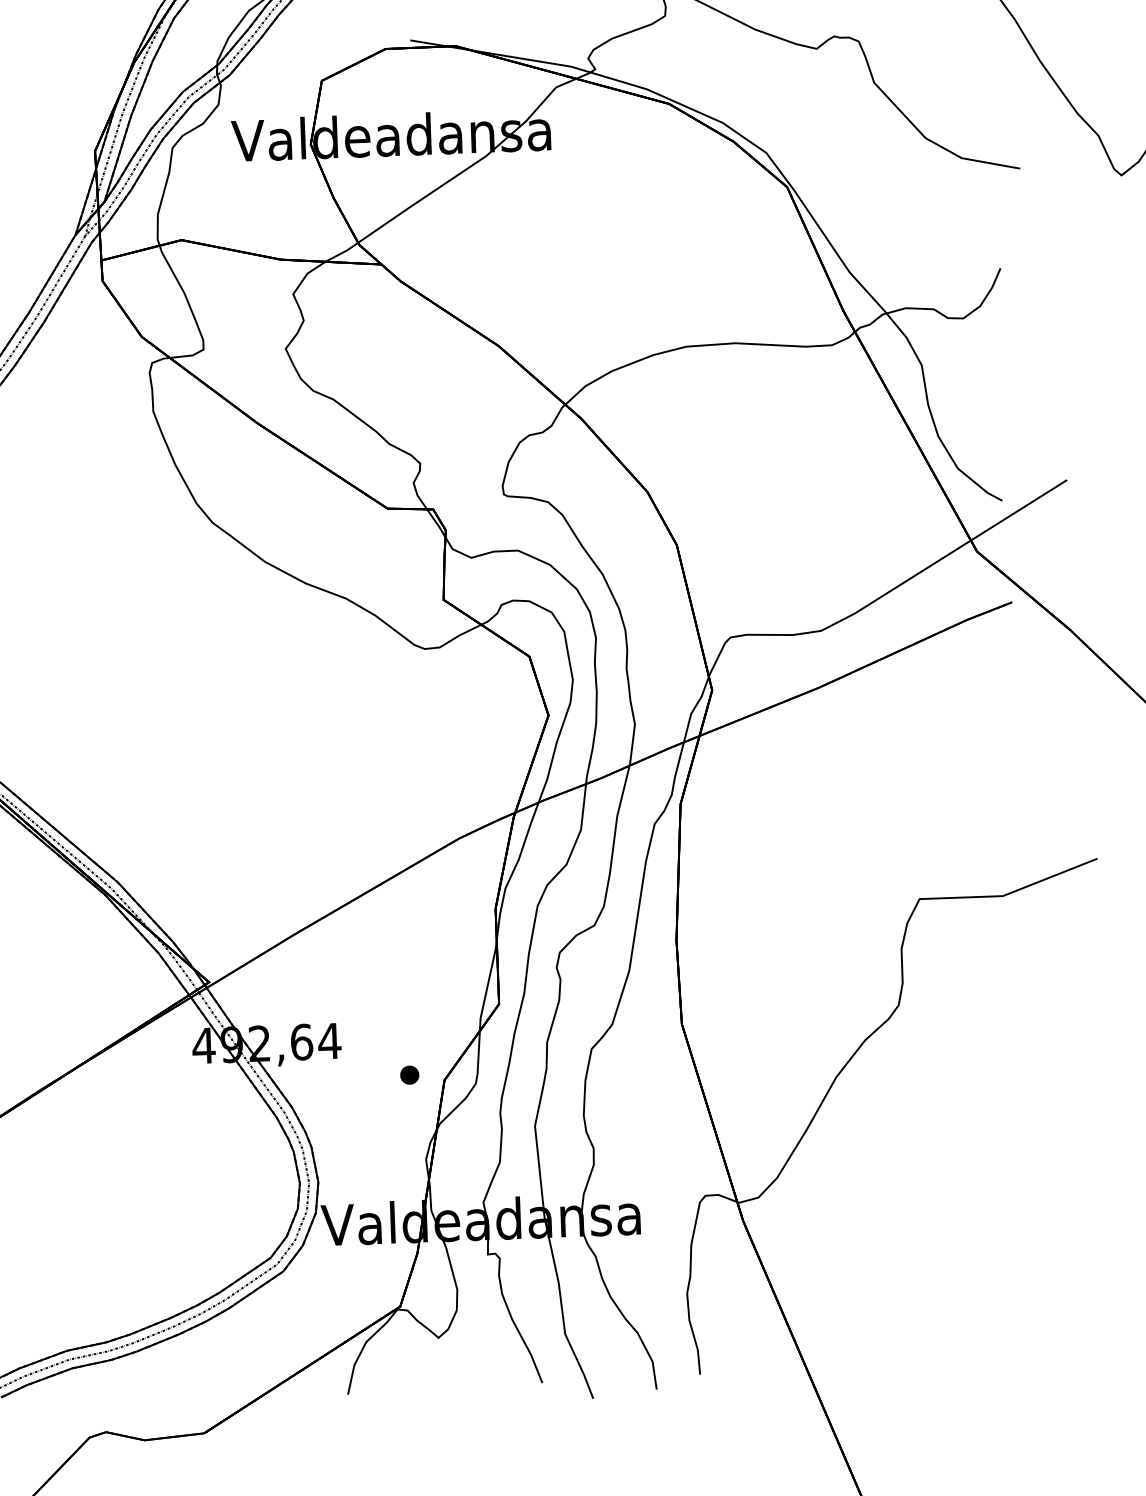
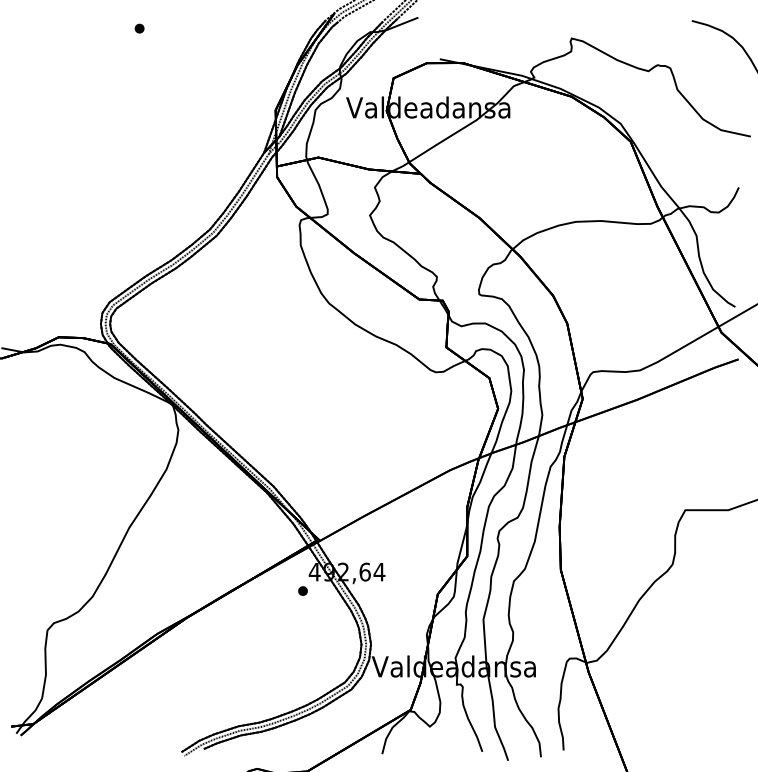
part: (408, 1074) -> (302, 590), moved

